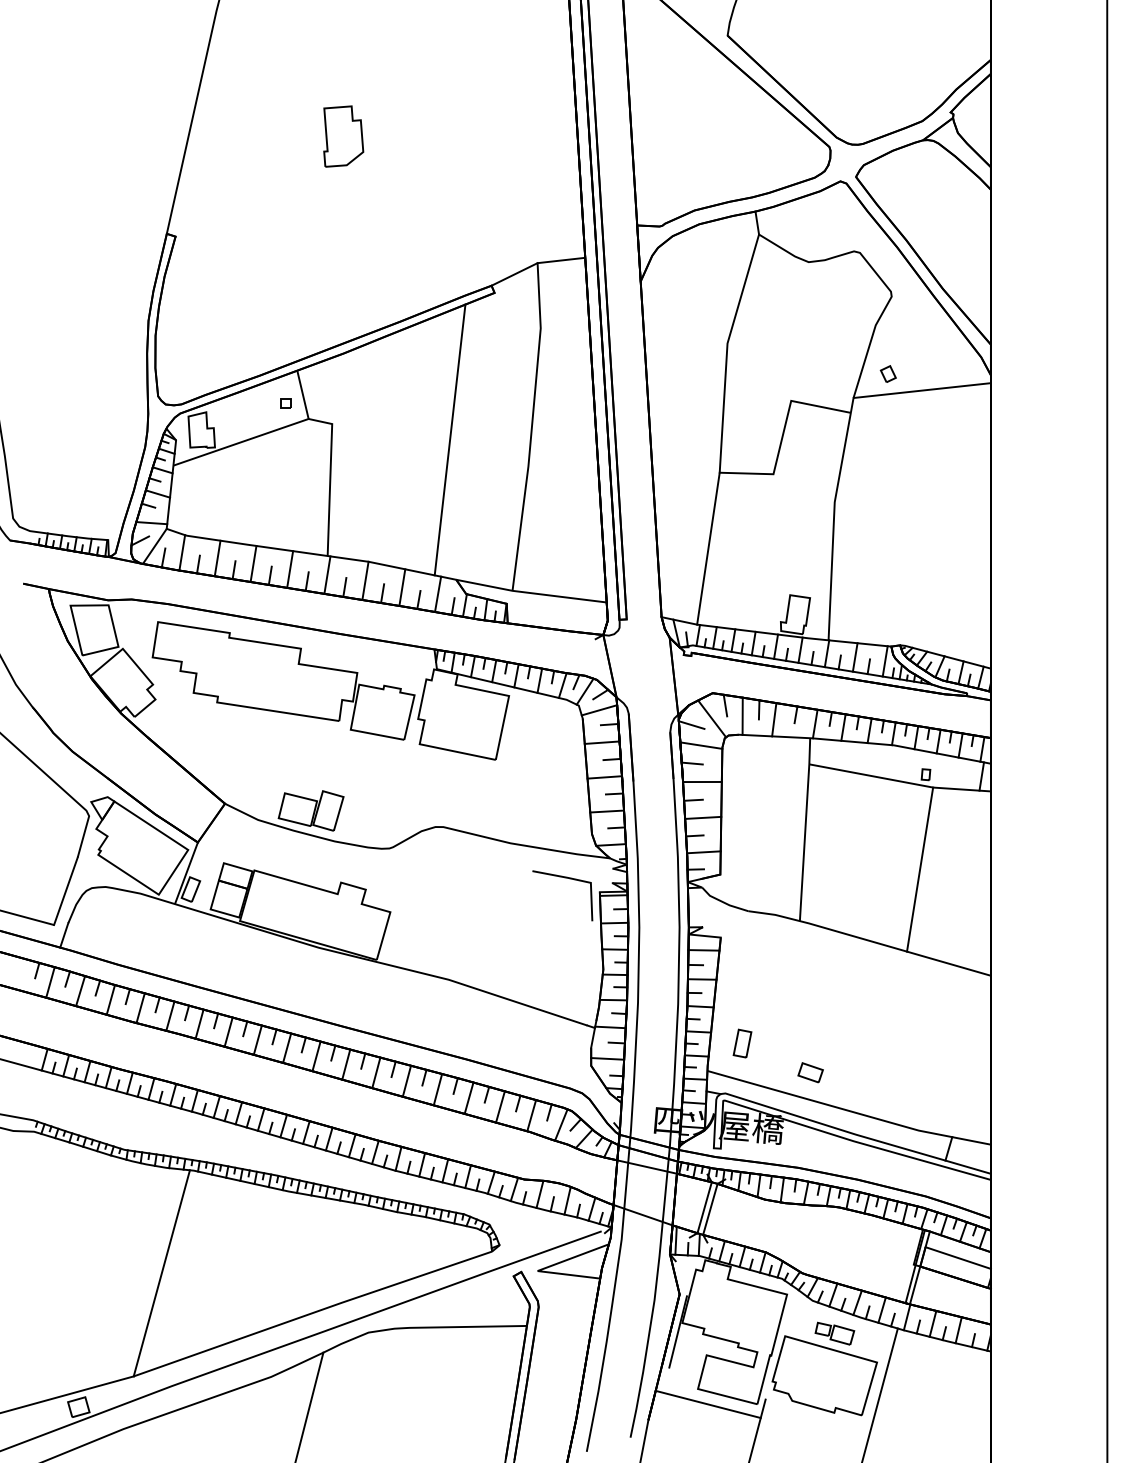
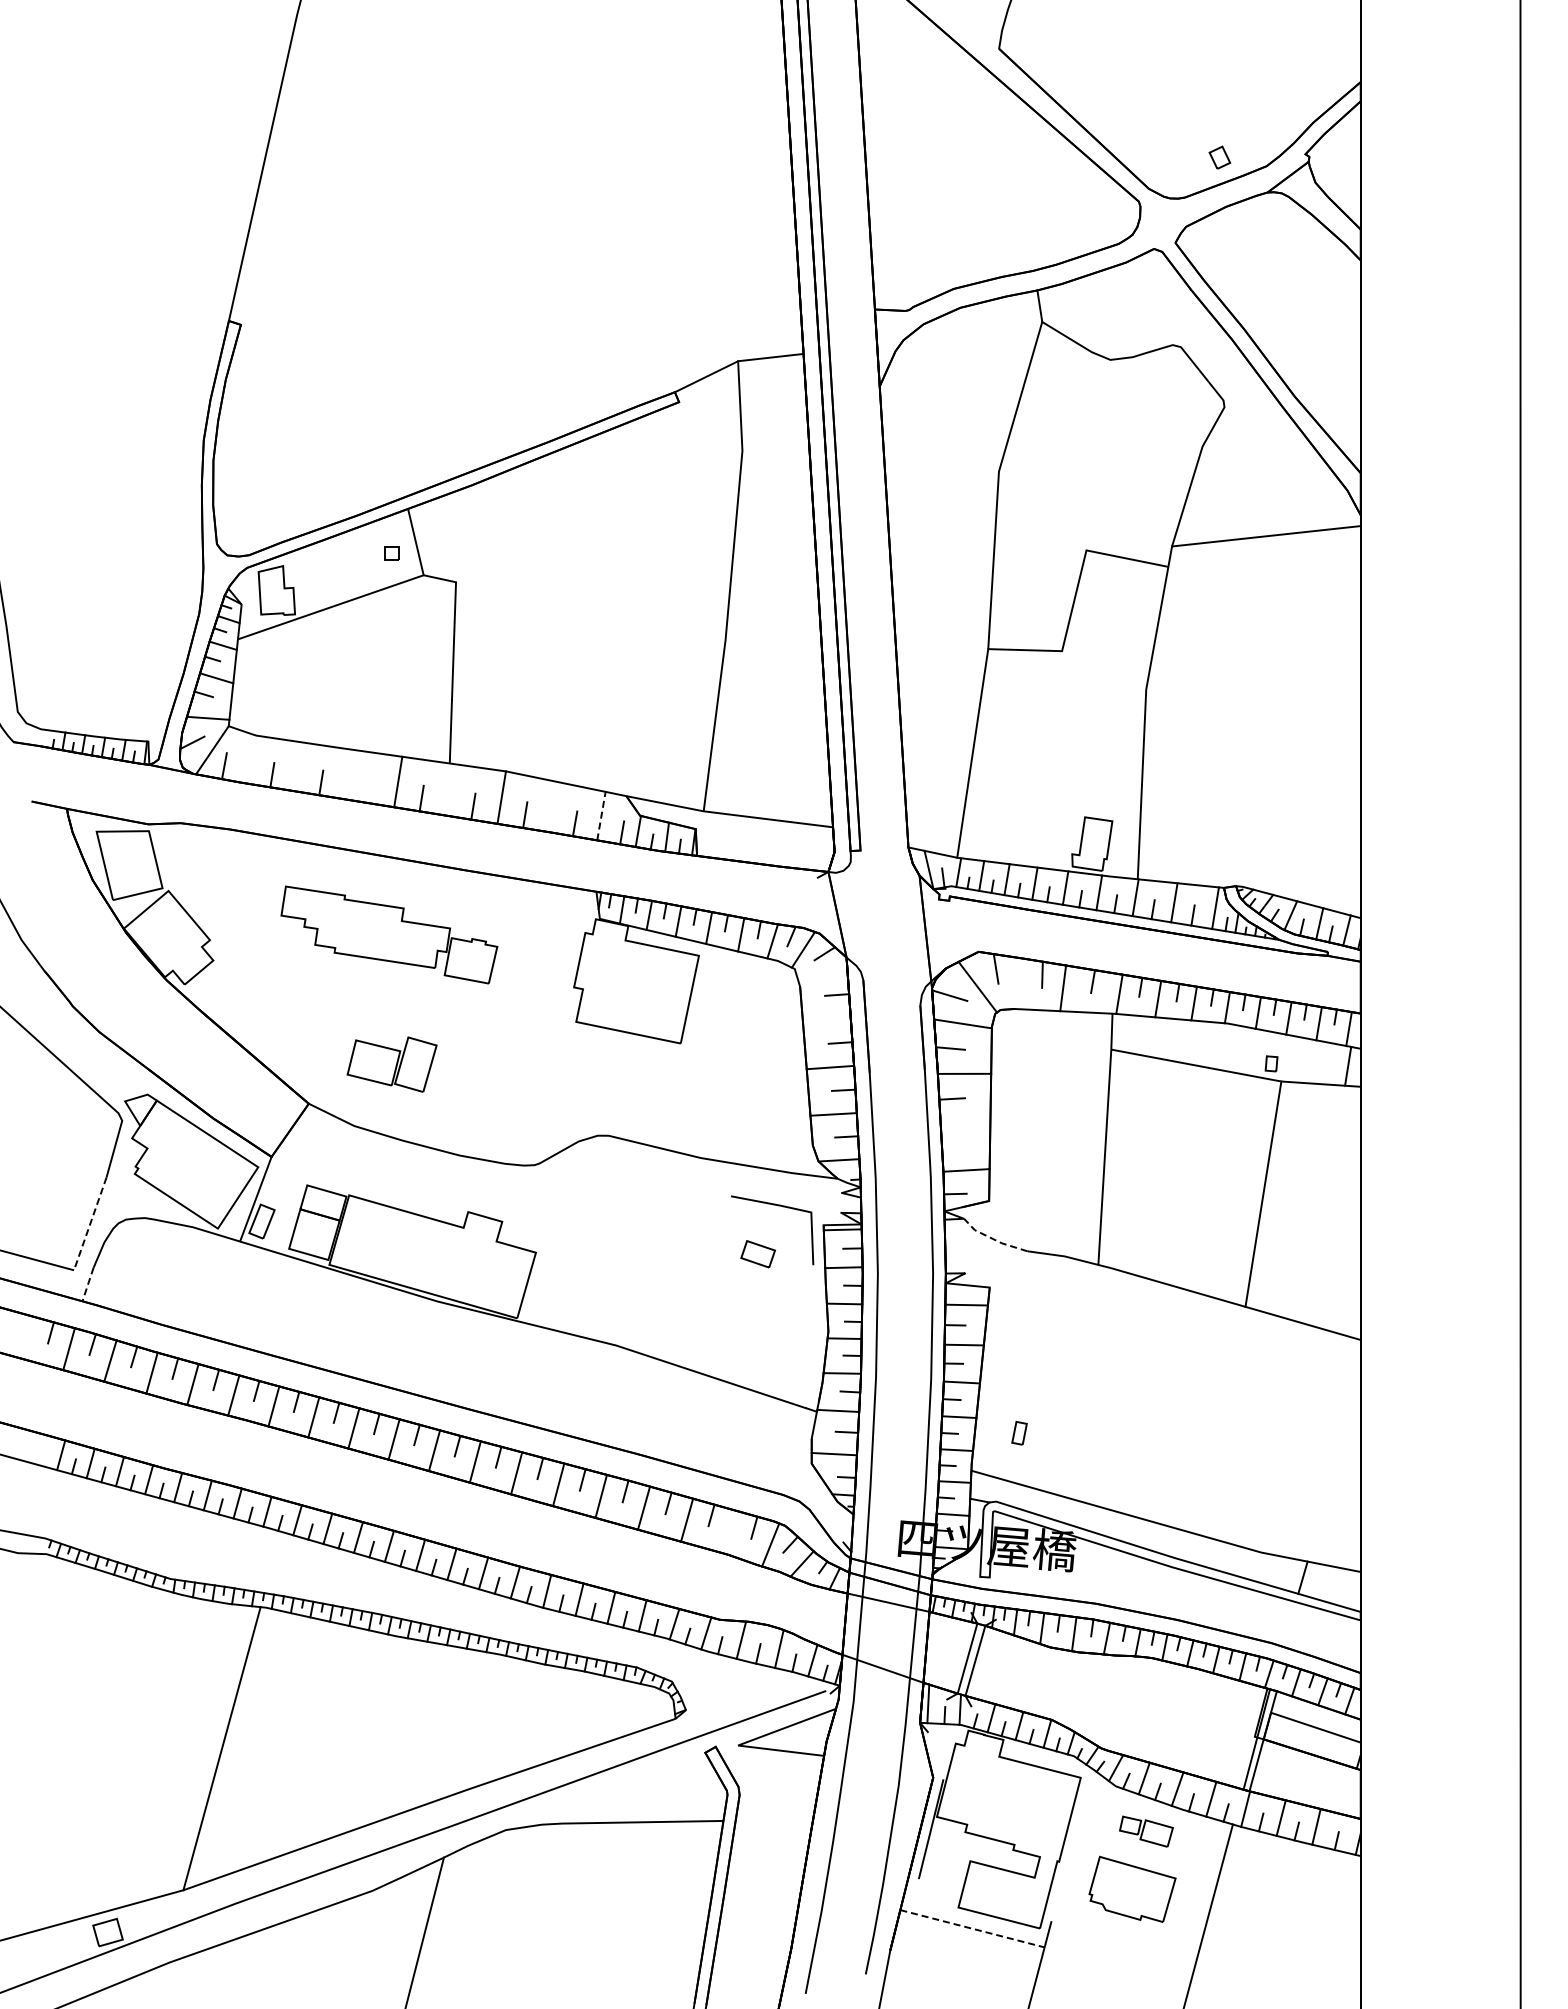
part: (343, 136) -> (471, 187), removed
part: (888, 374) -> (1219, 157), moved
line: (449, 440) -> (617, 604), removed
line: (182, 552) -> (250, 758), removed
line: (217, 558) -> (298, 766), removed
line: (253, 564) -> (347, 774), removed
line: (327, 574) -> (449, 789), removed
line: (270, 575) -> (371, 790), removed
line: (402, 587) -> (552, 806), removed
line: (438, 594) -> (601, 816), solid -> dashed
part: (283, 680) -> (389, 934), size x0.6
line: (599, 710) -> (822, 975), removed
line: (742, 716) -> (1019, 983), removed
line: (601, 742) -> (826, 1019), removed
part: (310, 810) -> (391, 1064), moved
line: (703, 817) -> (965, 1122), removed
line: (695, 835) -> (954, 1147), removed
line: (66, 891) -> (90, 1224), solid -> dashed
line: (723, 902) -> (993, 1239), solid -> dashed
line: (64, 935) -> (88, 1284), solid -> dashed
part: (742, 1043) -> (1019, 1433), size x0.6
part: (810, 1072) -> (757, 1254), moved
line: (531, 1115) -> (729, 1531), removed
part: (824, 1375) -> (1132, 1889), size x0.6
line: (708, 1404) -> (972, 1928), solid -> dashed

